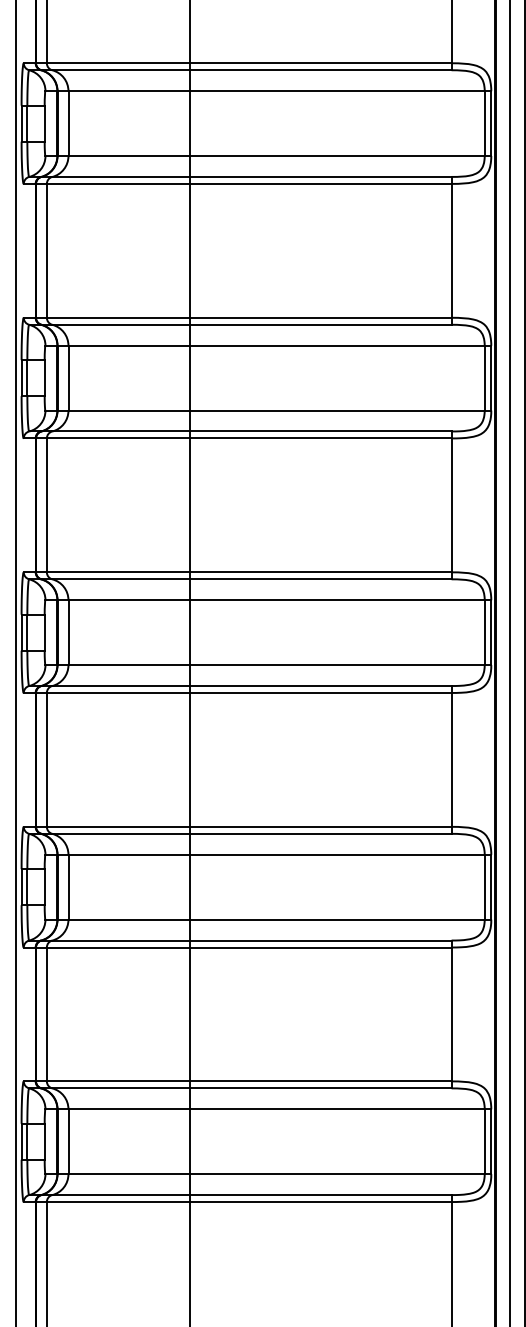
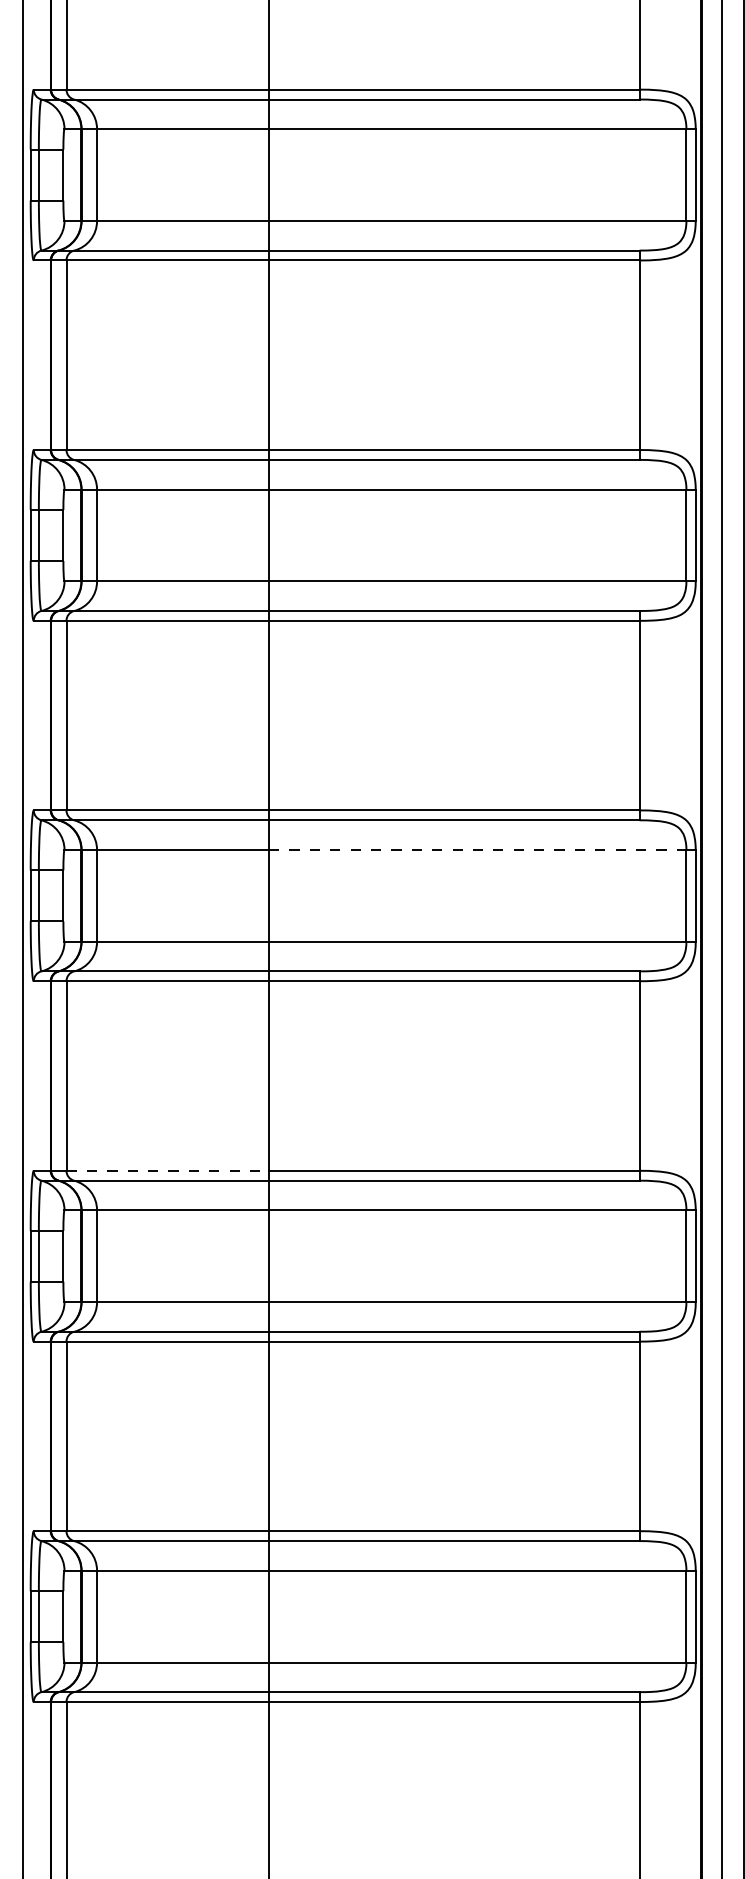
line: (337, 600) -> (477, 850), solid -> dashed
line: (118, 826) -> (167, 1170), solid -> dashed

